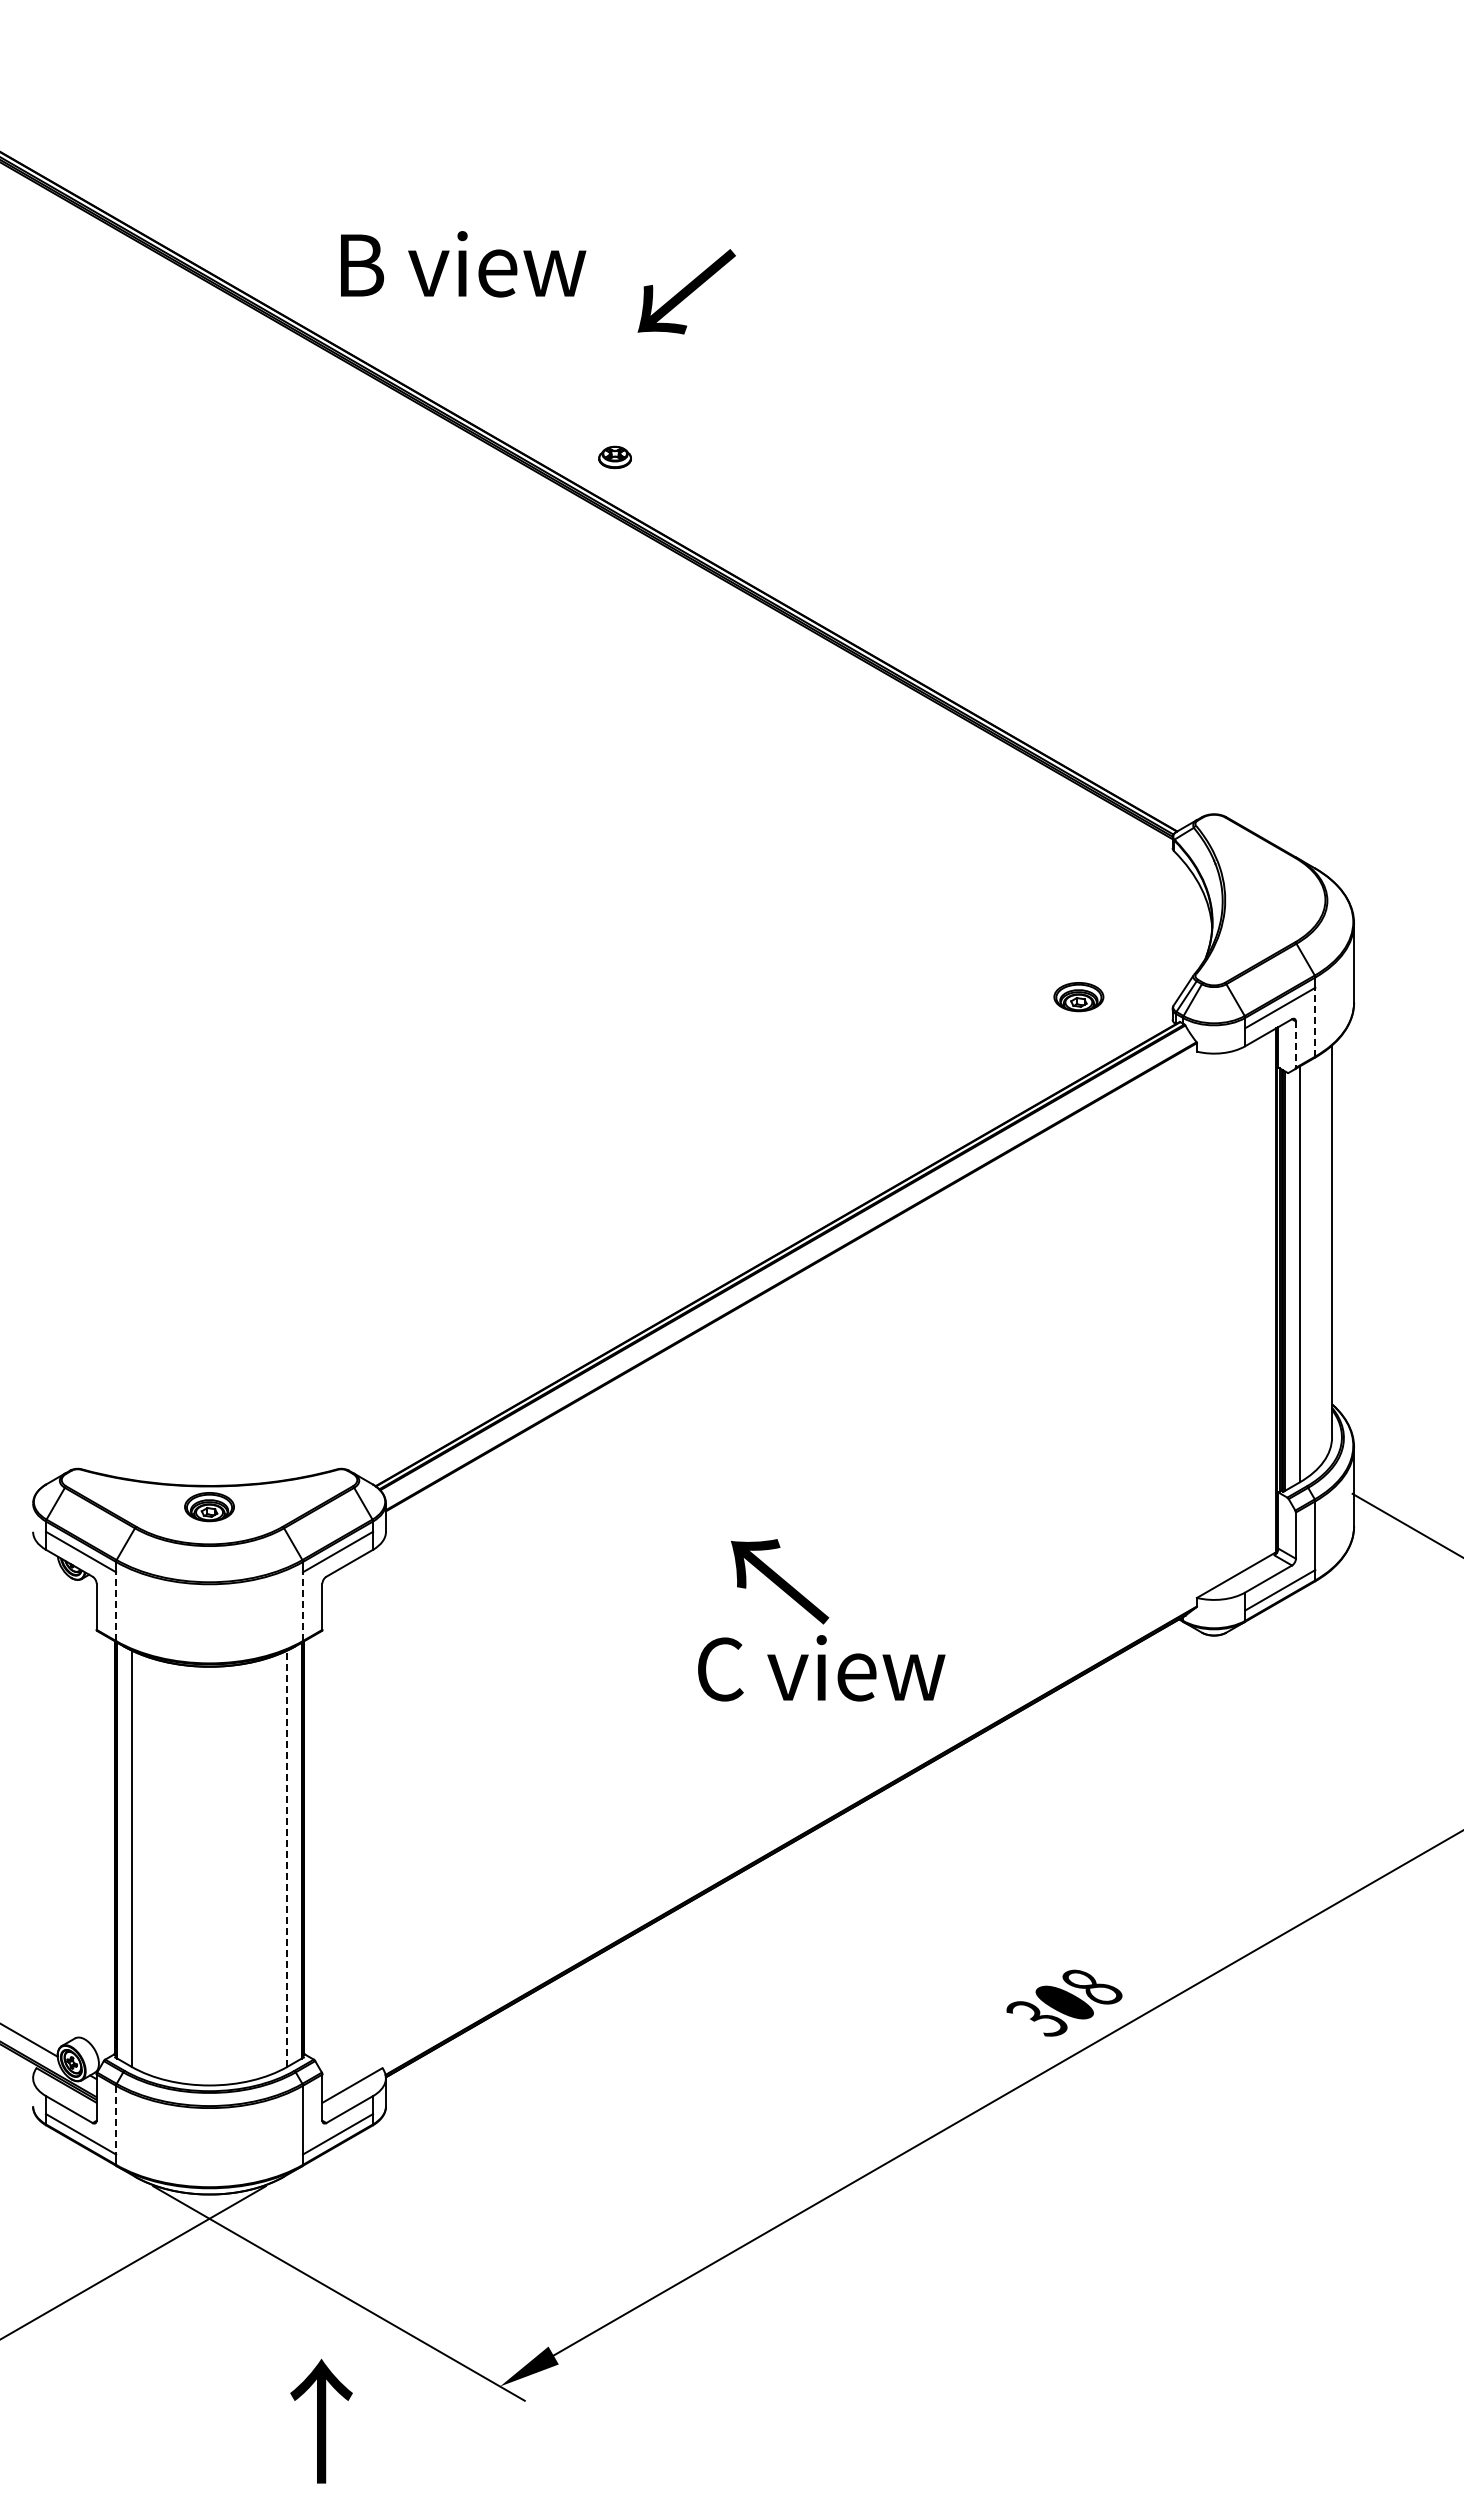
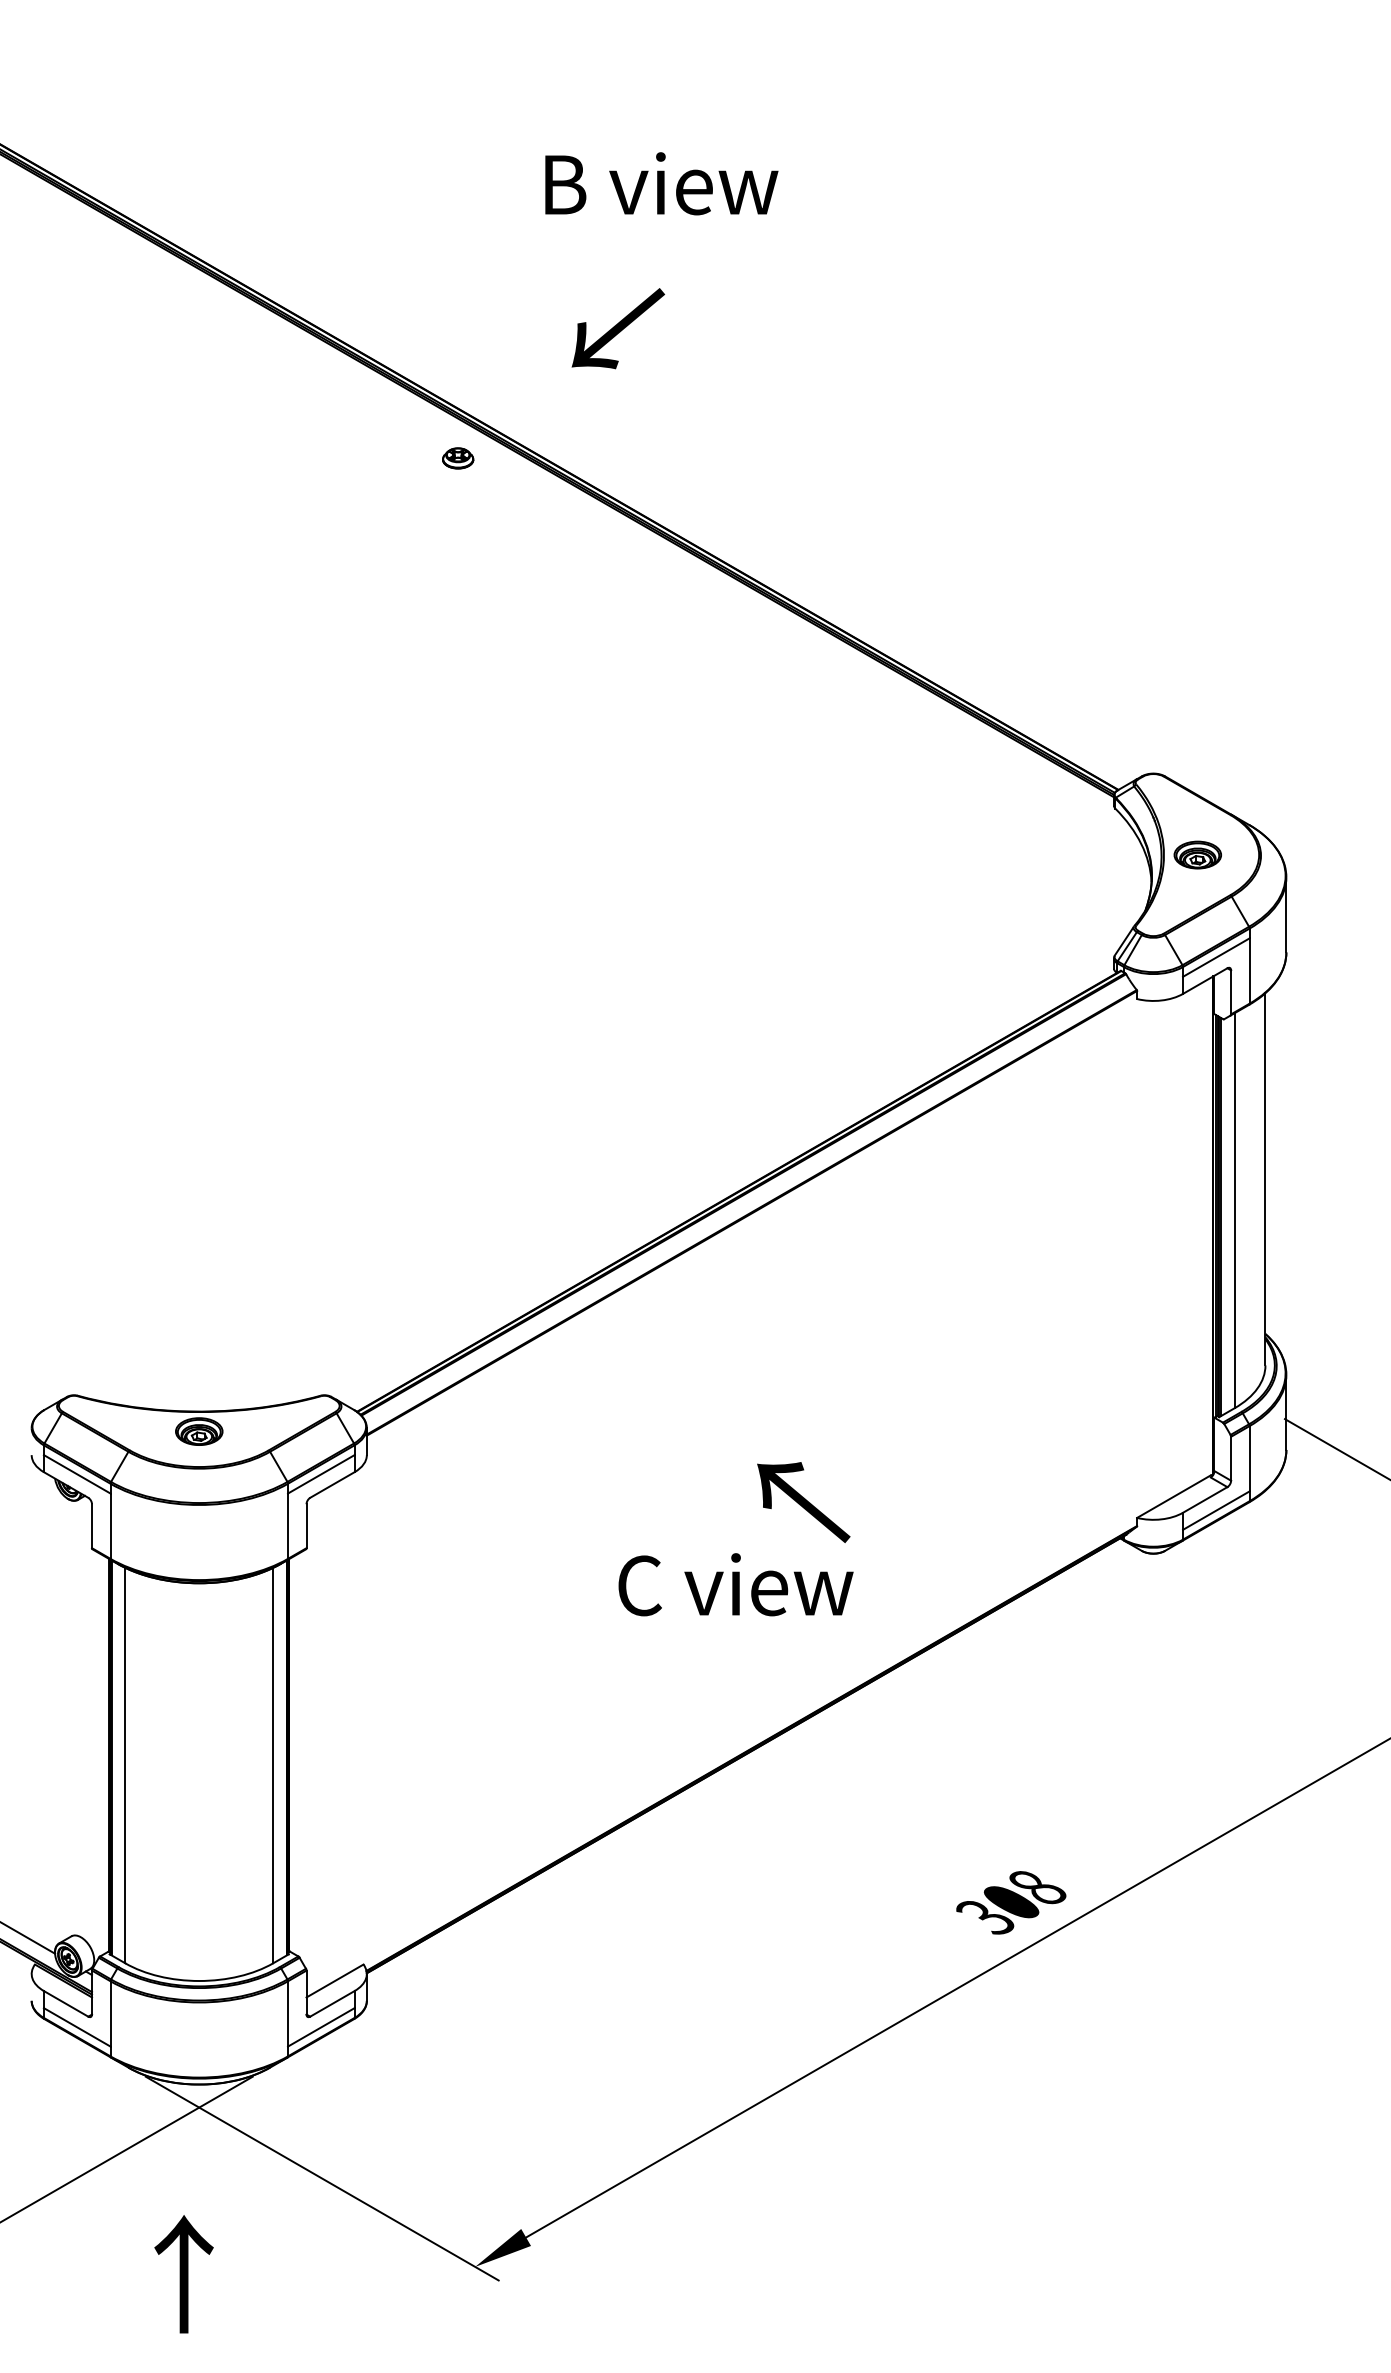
text: (463, 264) -> (661, 183), moved
text: (686, 291) -> (618, 328), moved
part: (614, 457) -> (457, 458), moved
part: (1078, 997) -> (1197, 855), moved
line: (1315, 1021) -> (1249, 970), dashed -> solid
line: (1295, 1045) -> (1230, 993), dashed -> solid
text: (780, 1581) -> (804, 1502), moved
line: (116, 1606) -> (110, 1526), dashed -> solid
line: (303, 1606) -> (288, 1526), dashed -> solid
text: (821, 1668) -> (735, 1584), moved
line: (287, 1858) -> (273, 1765), dashed -> solid
line: (116, 2120) -> (110, 2014), dashed -> solid
text: (321, 2420) -> (184, 2273), moved

